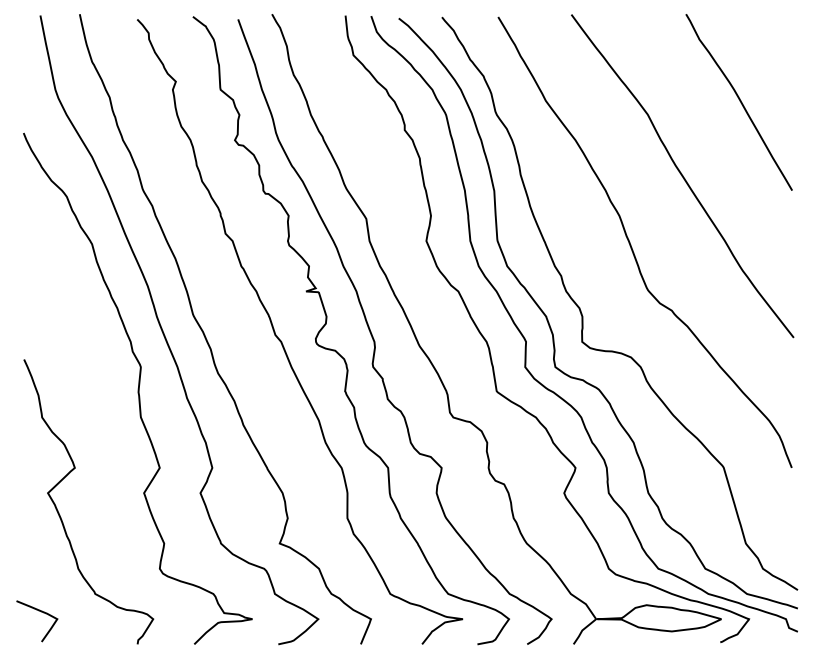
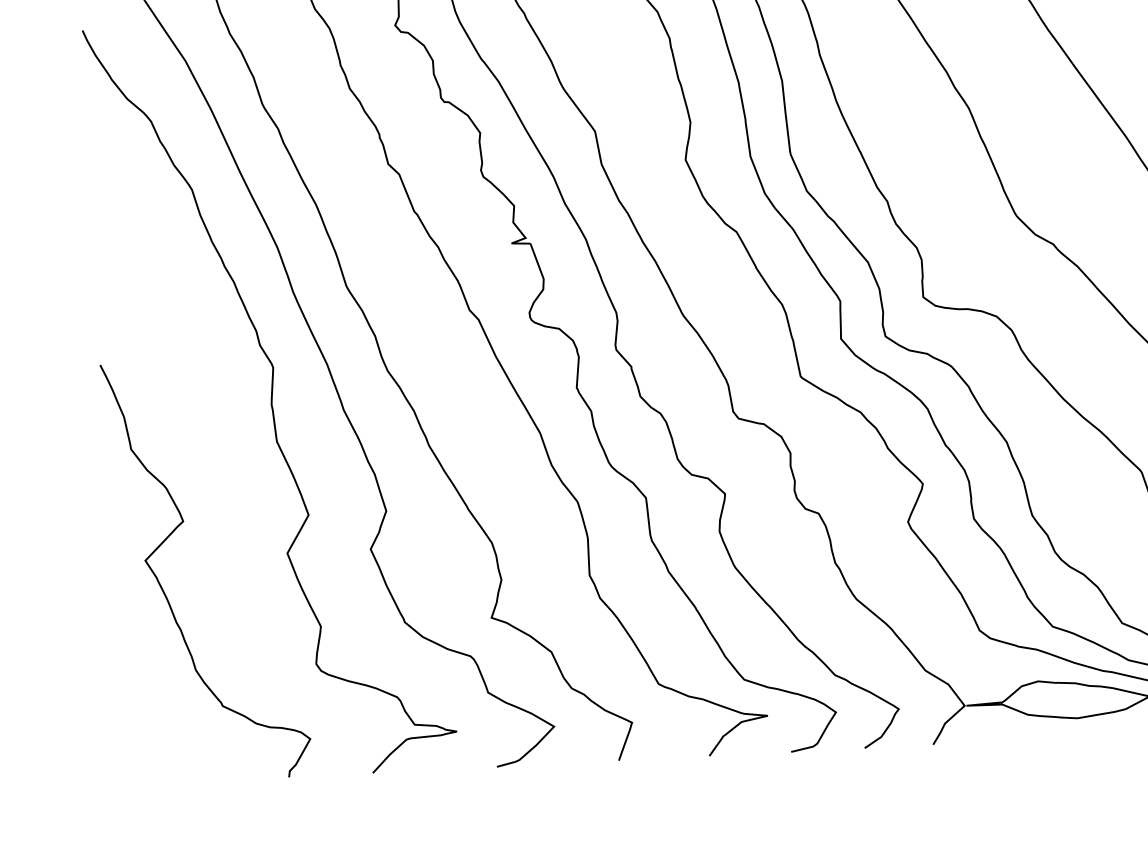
curve: (41, 612) -> (144, 737), removed

